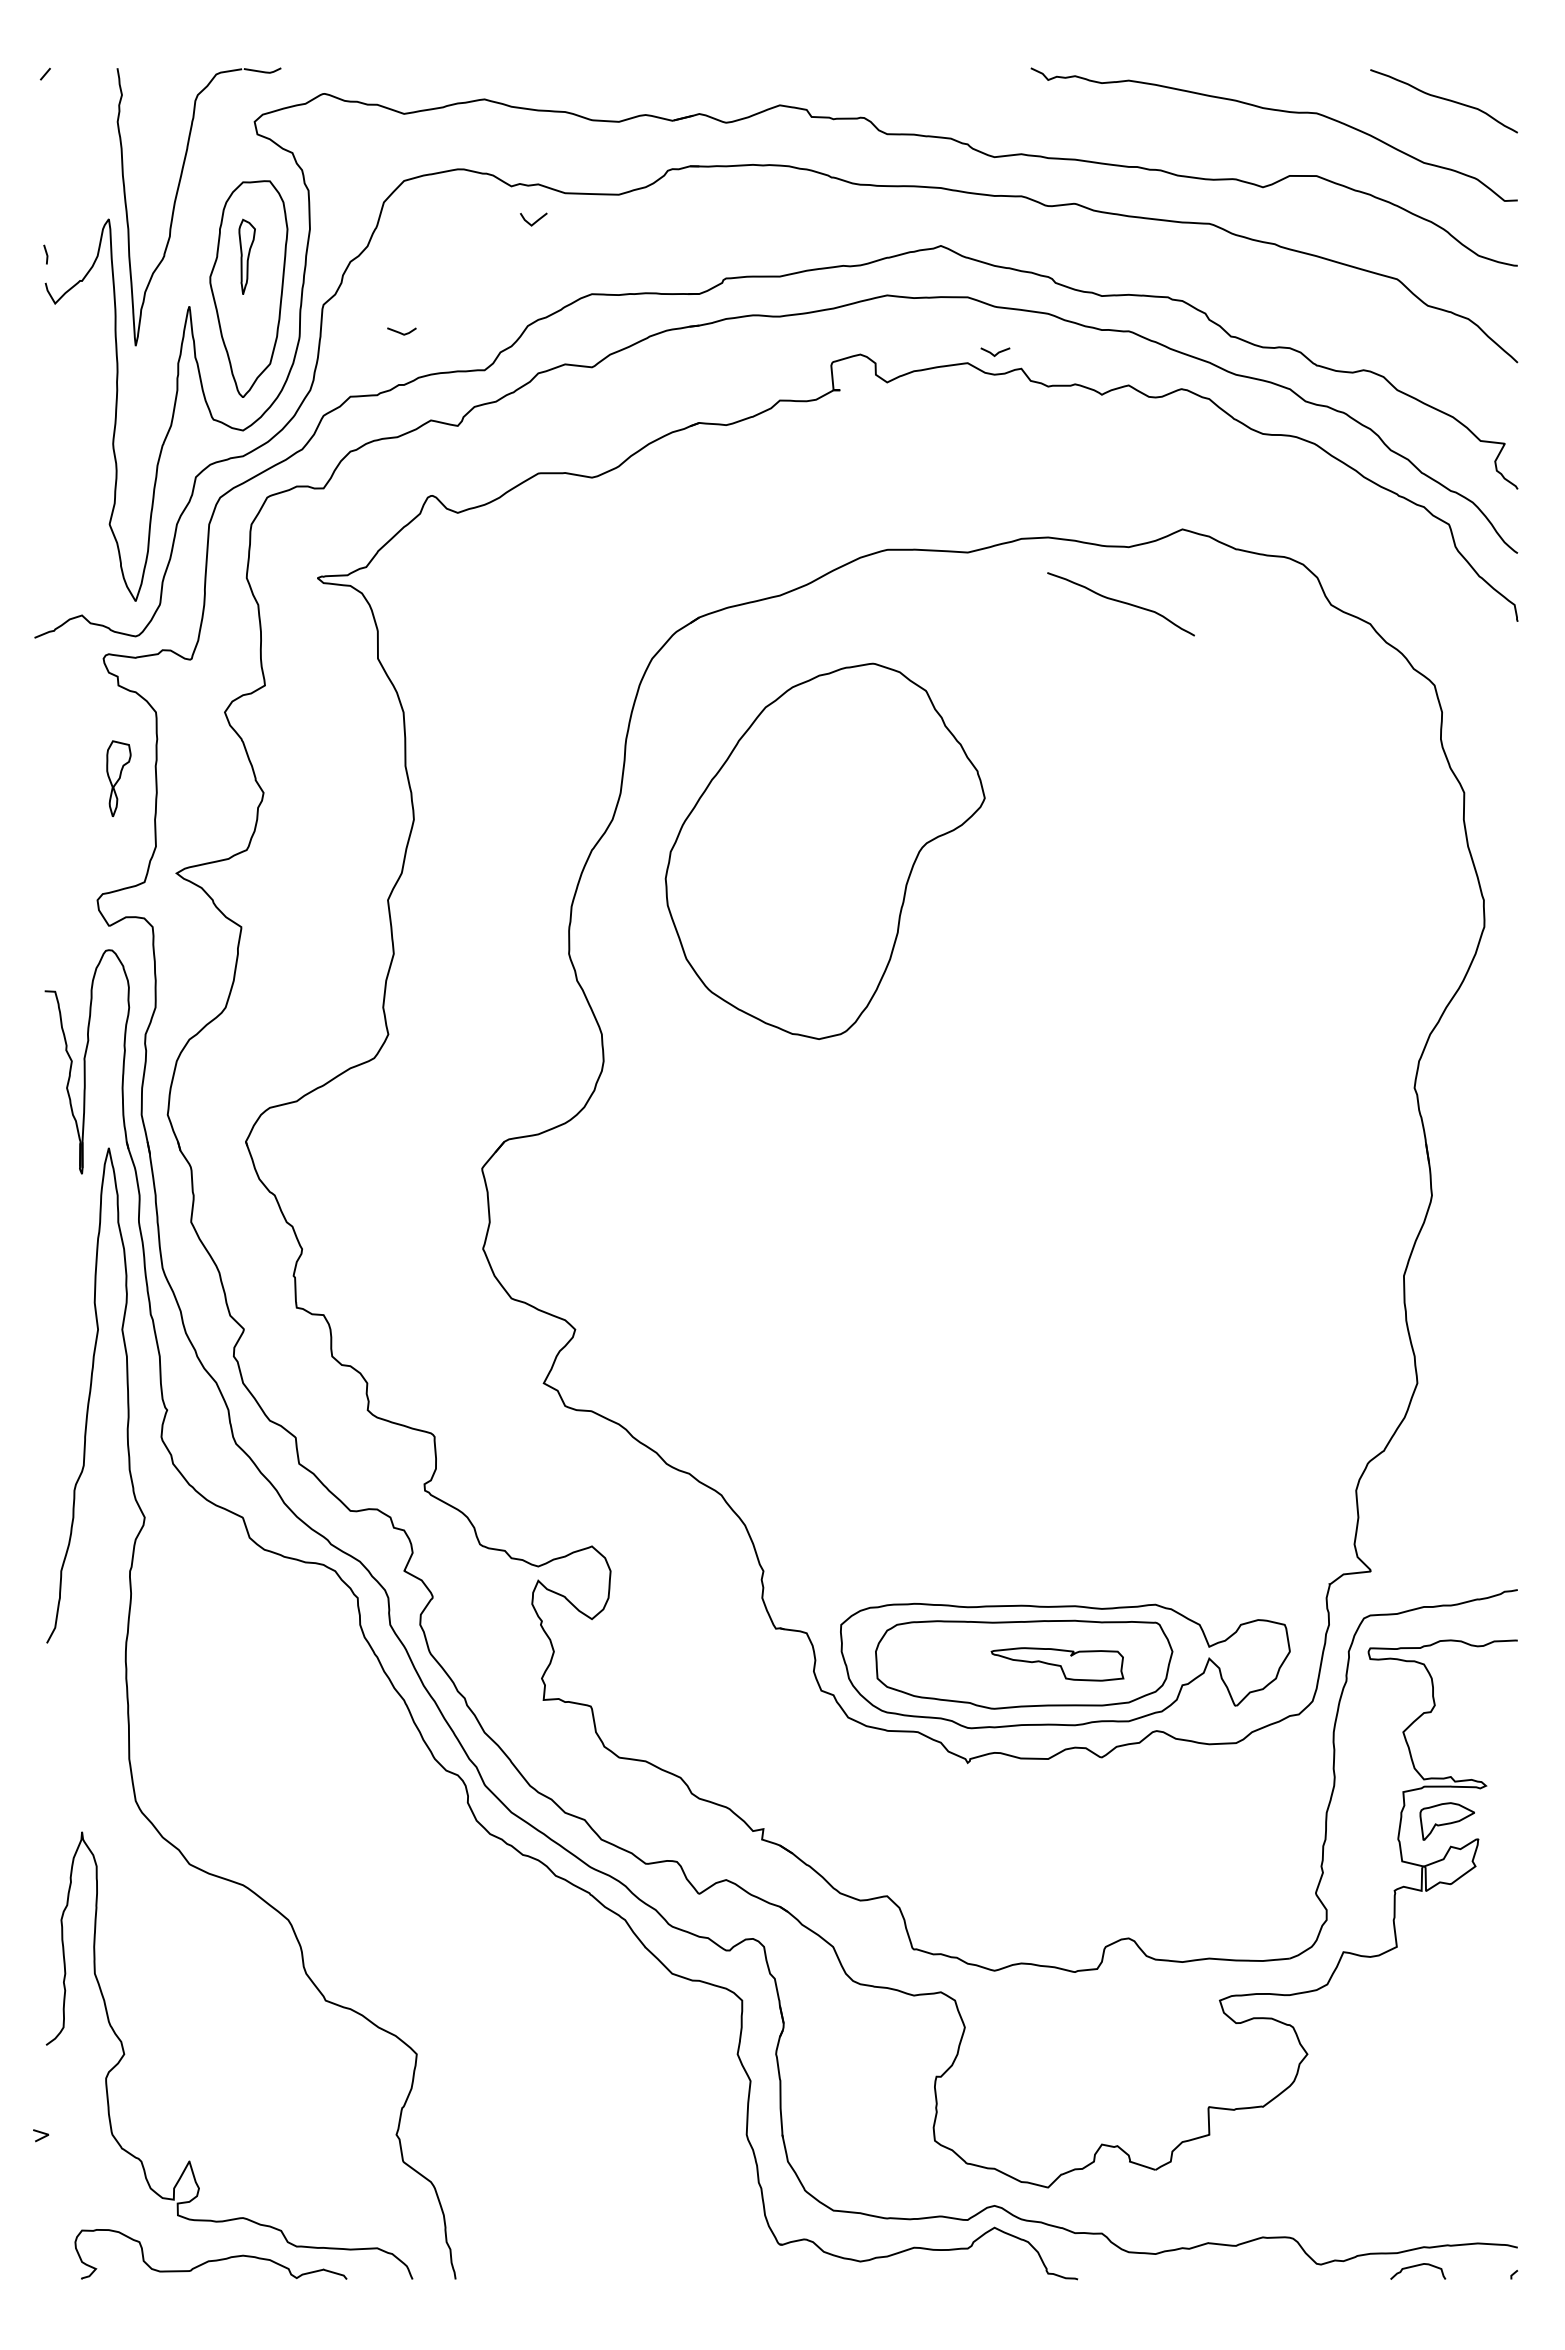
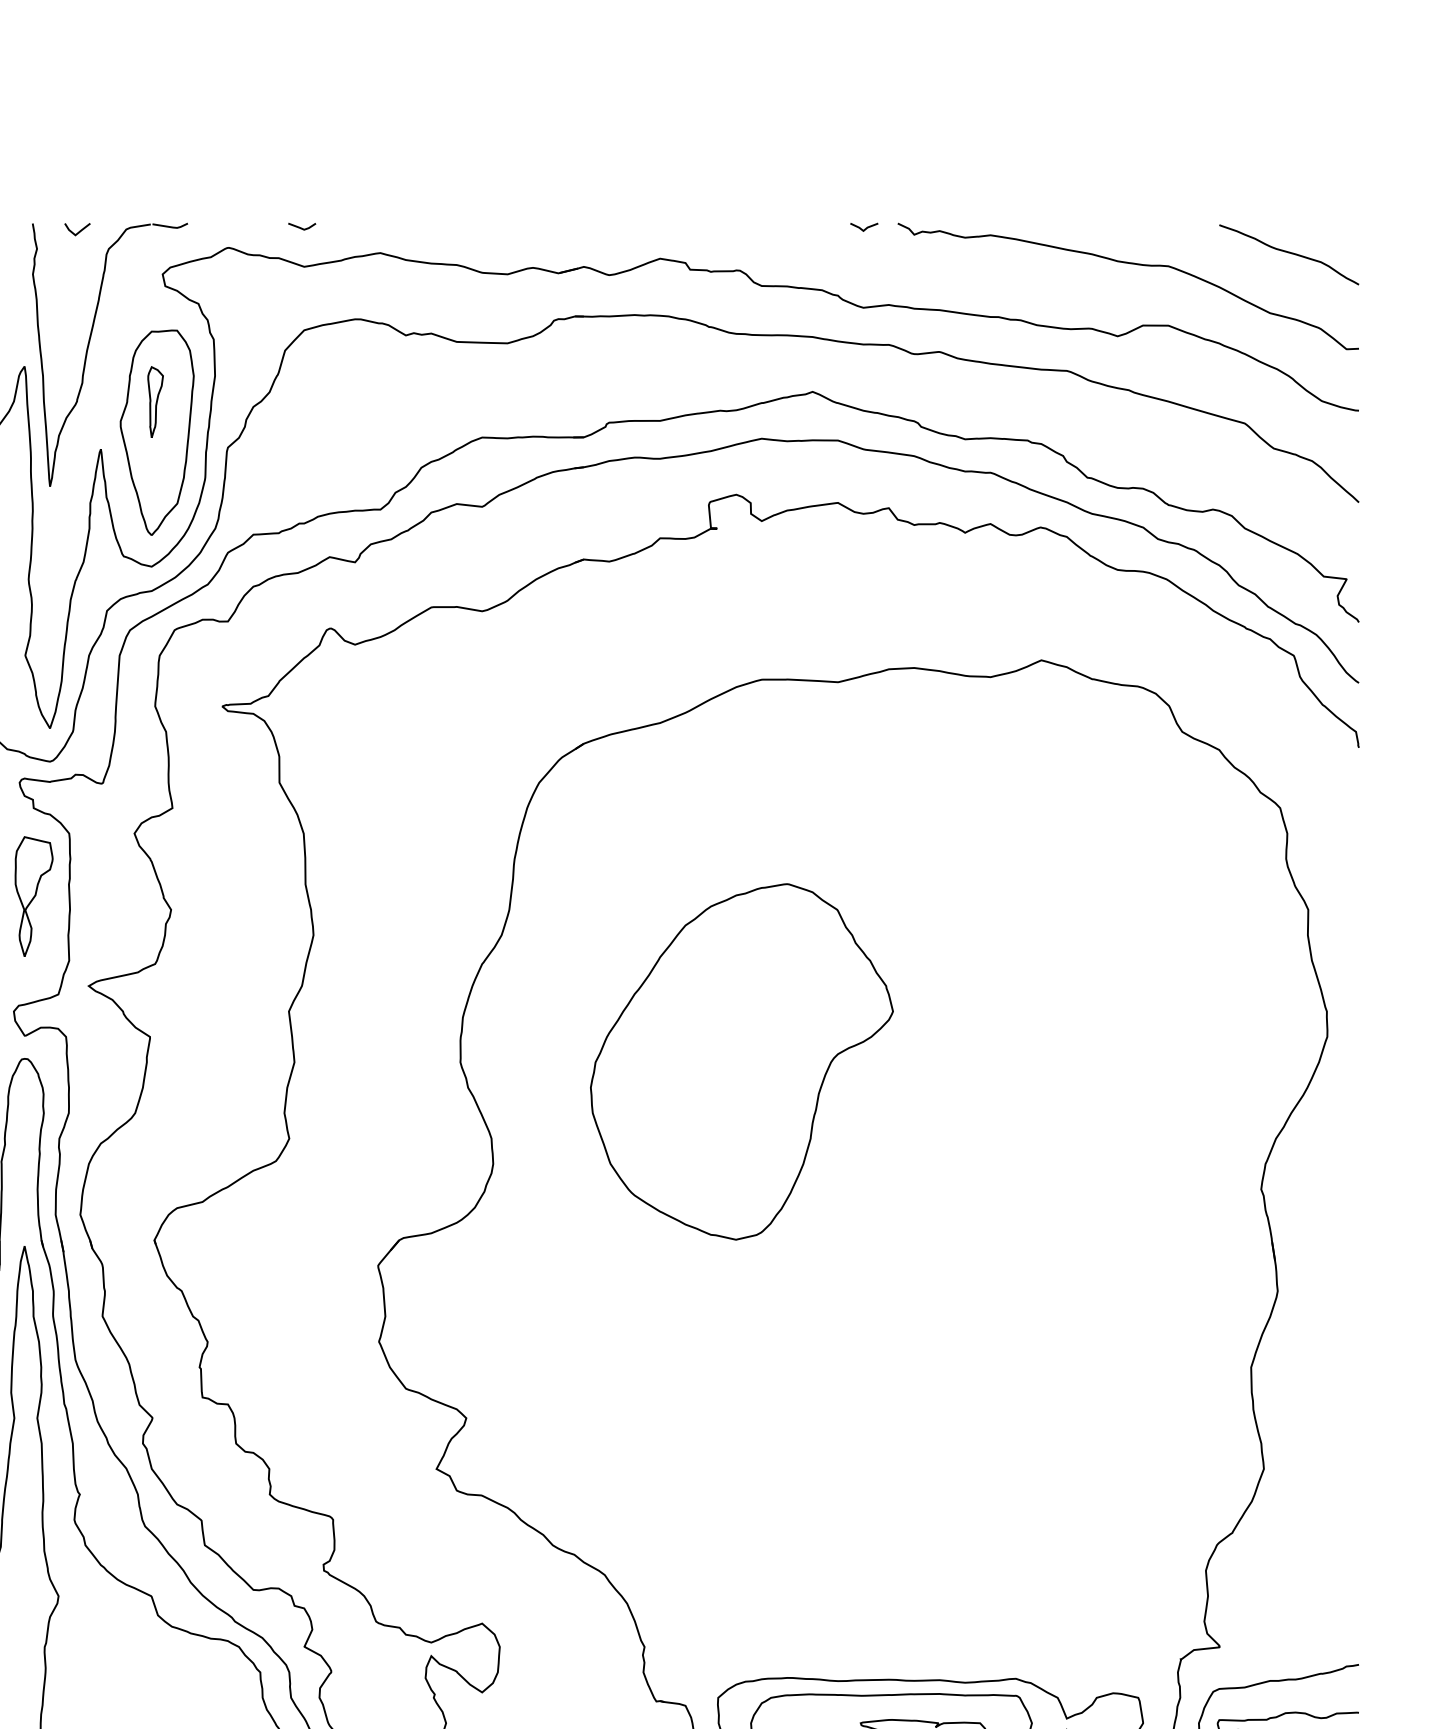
line: (535, 221) -> (79, 231), moved
line: (401, 332) -> (301, 227), moved
line: (997, 352) -> (866, 227), moved
curve: (1120, 602) -> (982, 729), removed
part: (118, 778) -> (33, 896), size x1.67
part: (824, 850) -> (741, 1061), moved

